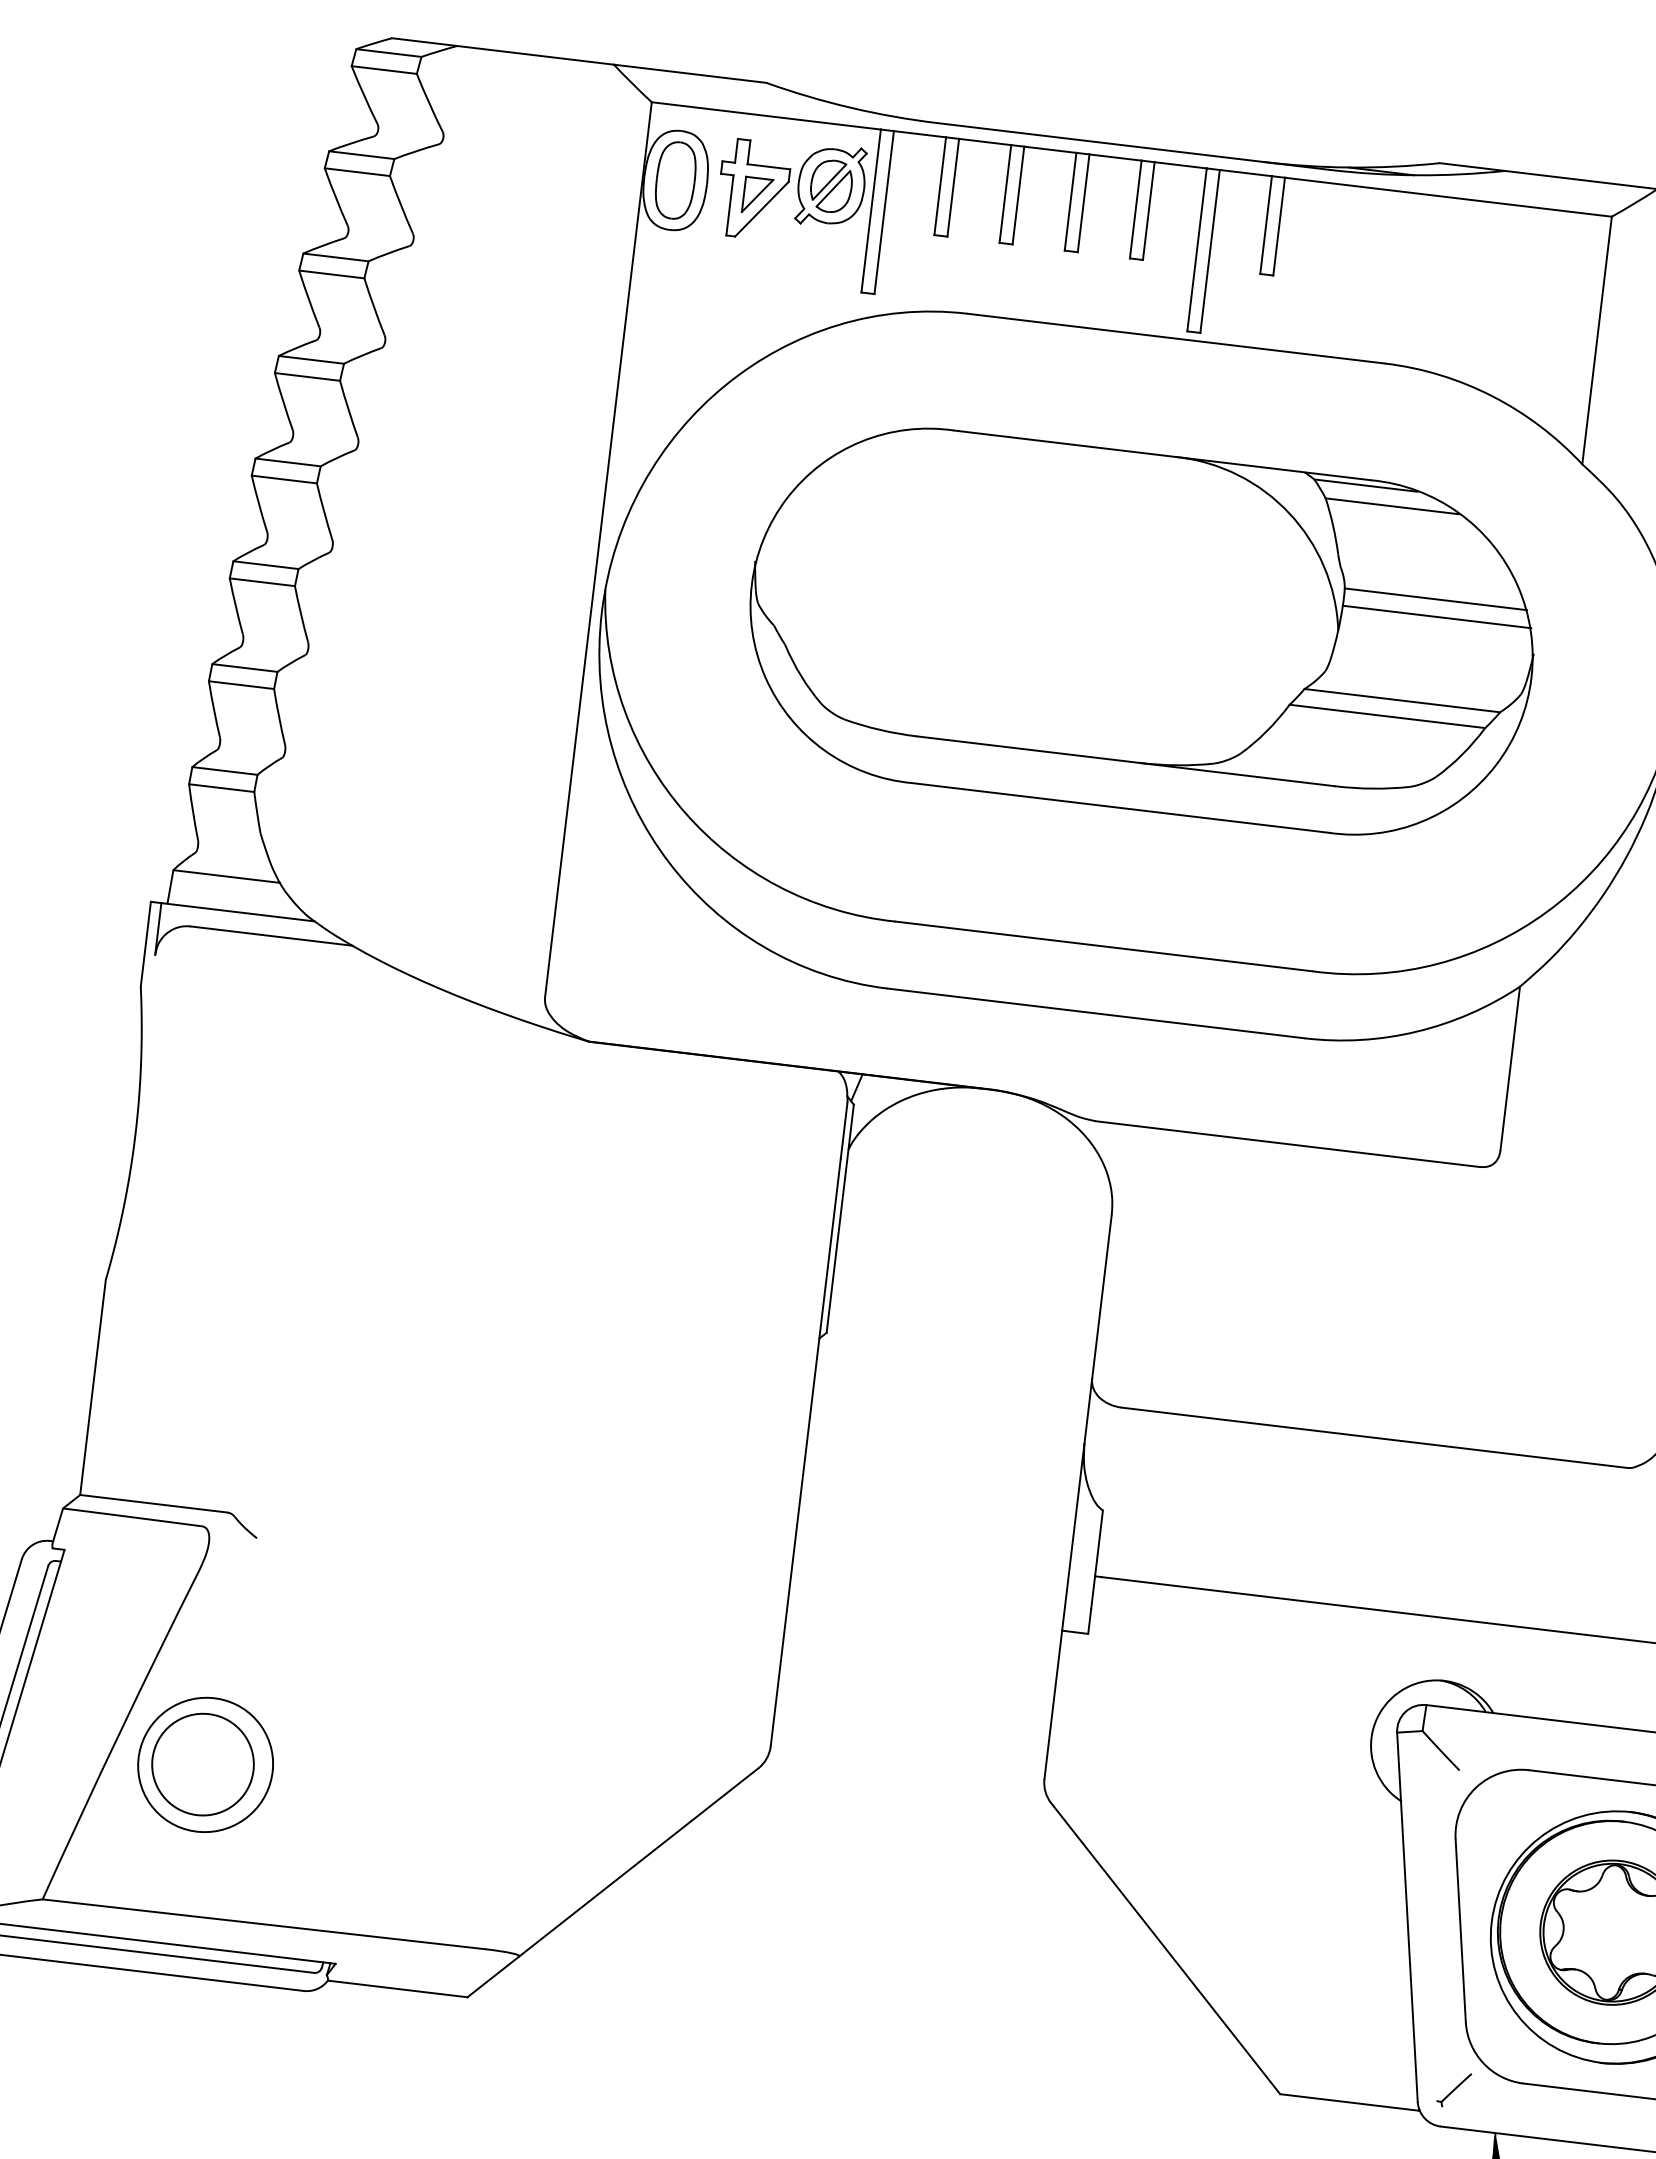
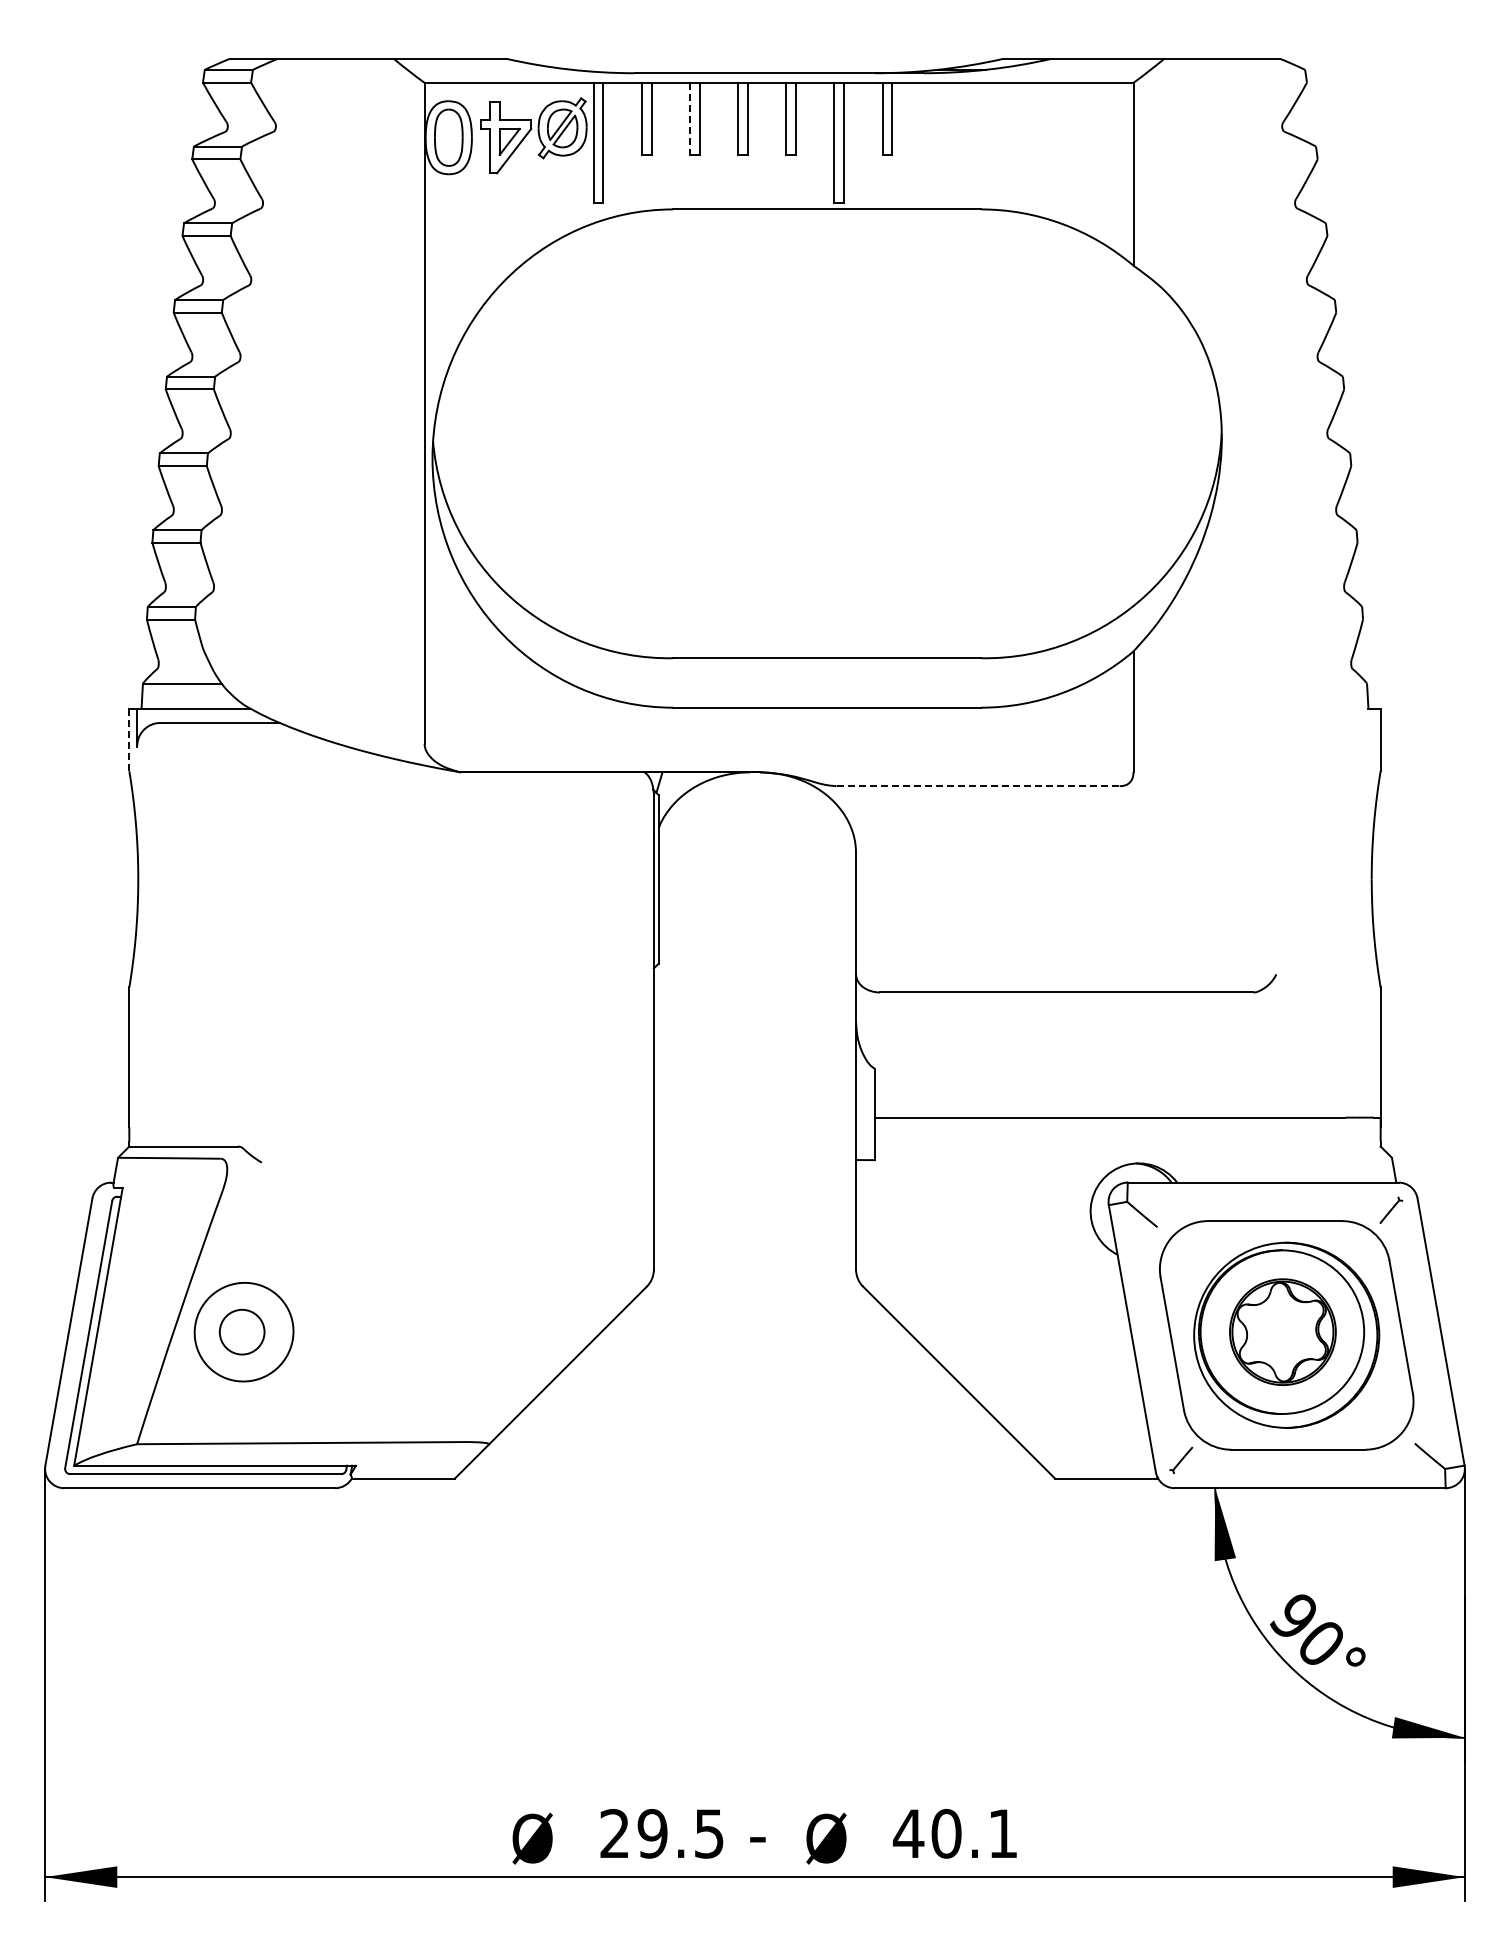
line: (1005, 194) -> (690, 119), solid -> dashed
part: (1140, 631) -> (826, 425), removed
line: (145, 945) -> (129, 740), solid -> dashed
line: (1288, 1144) -> (978, 786), solid -> dashed
circle: (202, 1763) -> (241, 1331), size x0.6

